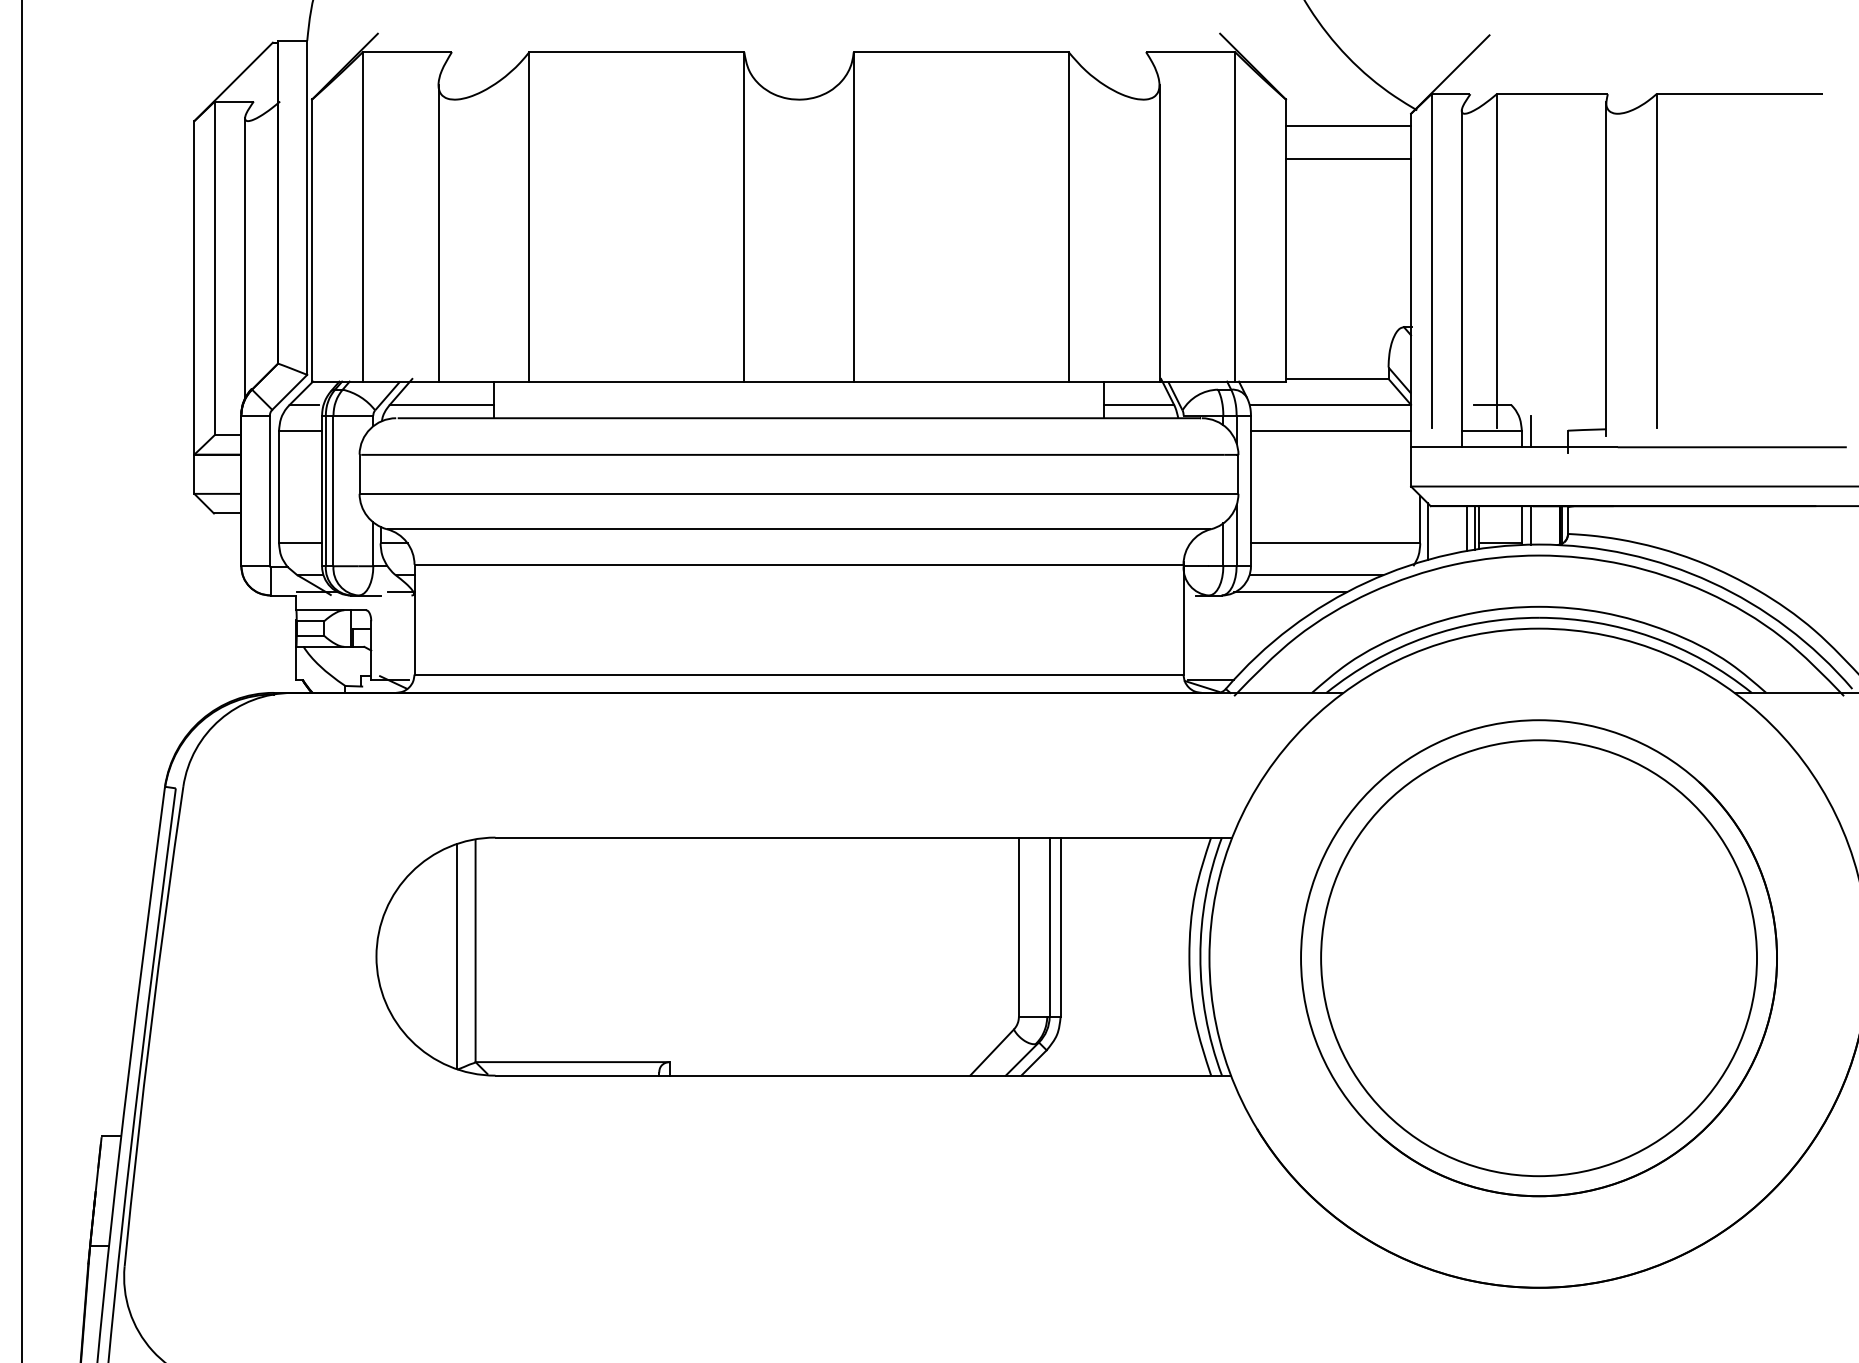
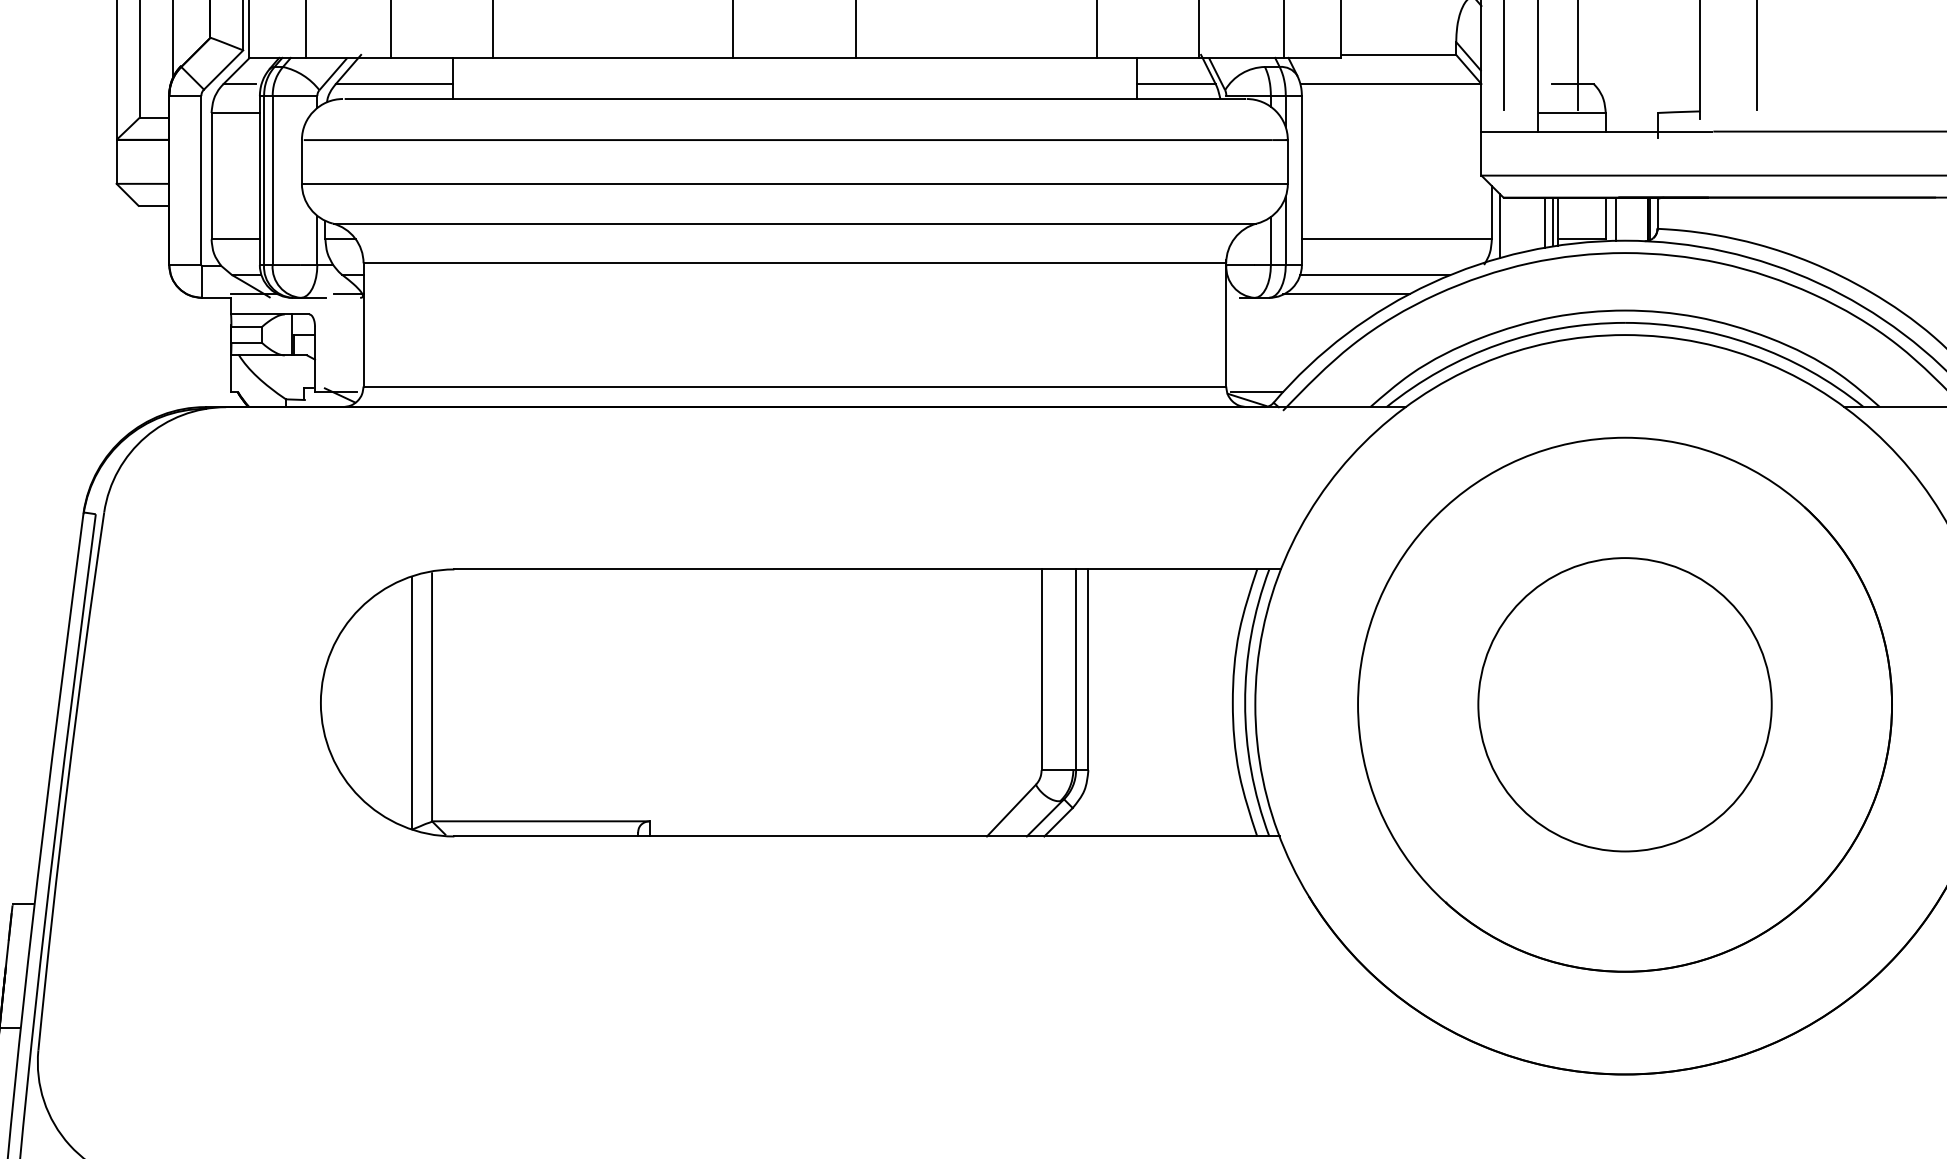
line: (1330, 430) -> (1391, 112), removed
line: (1530, 431) -> (1615, 113), removed
circle: (1539, 958) -> (1625, 705), size x0.6

